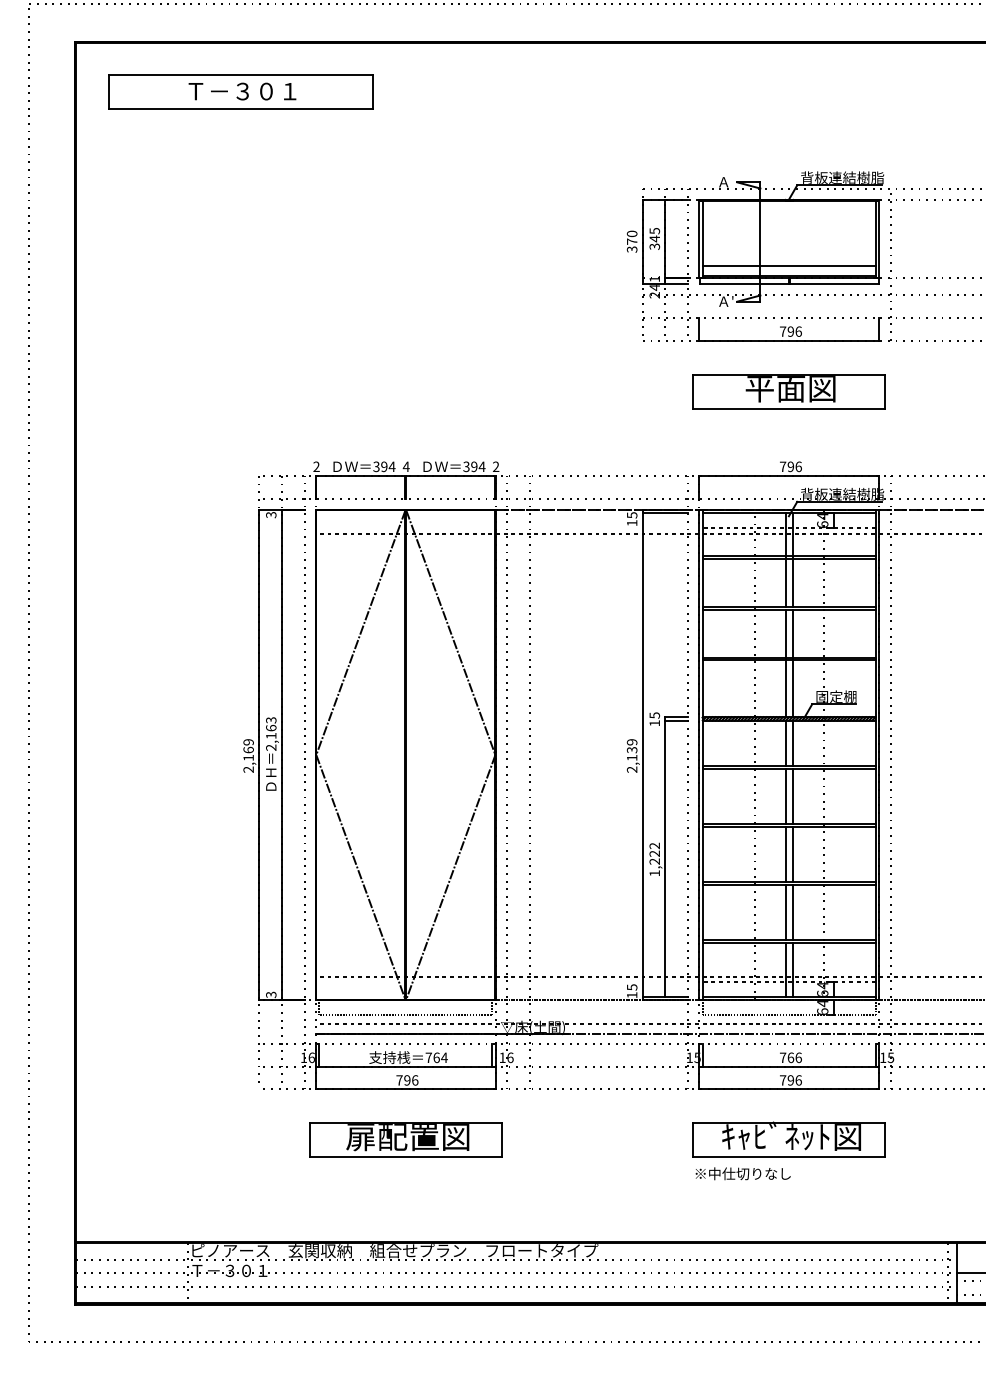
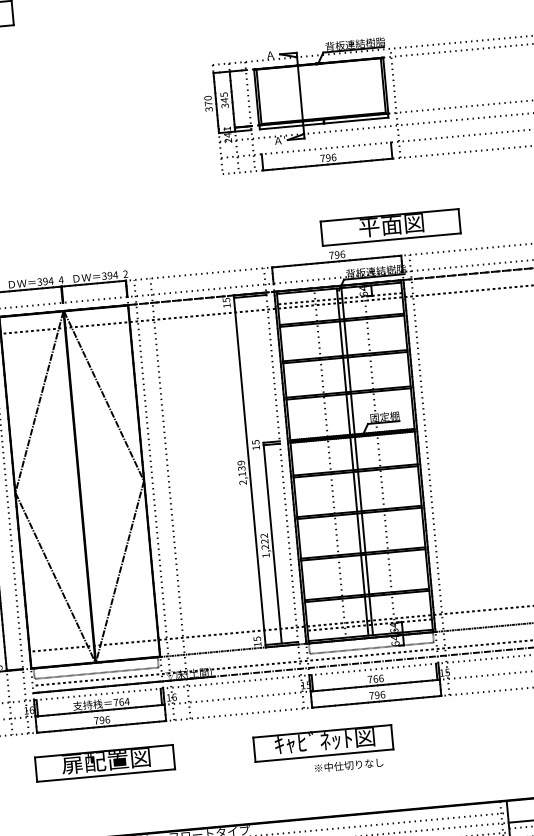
line: (788, 266) -> (322, 111), removed
part: (788, 391) -> (390, 227), moved
part: (788, 1139) -> (322, 742), moved

